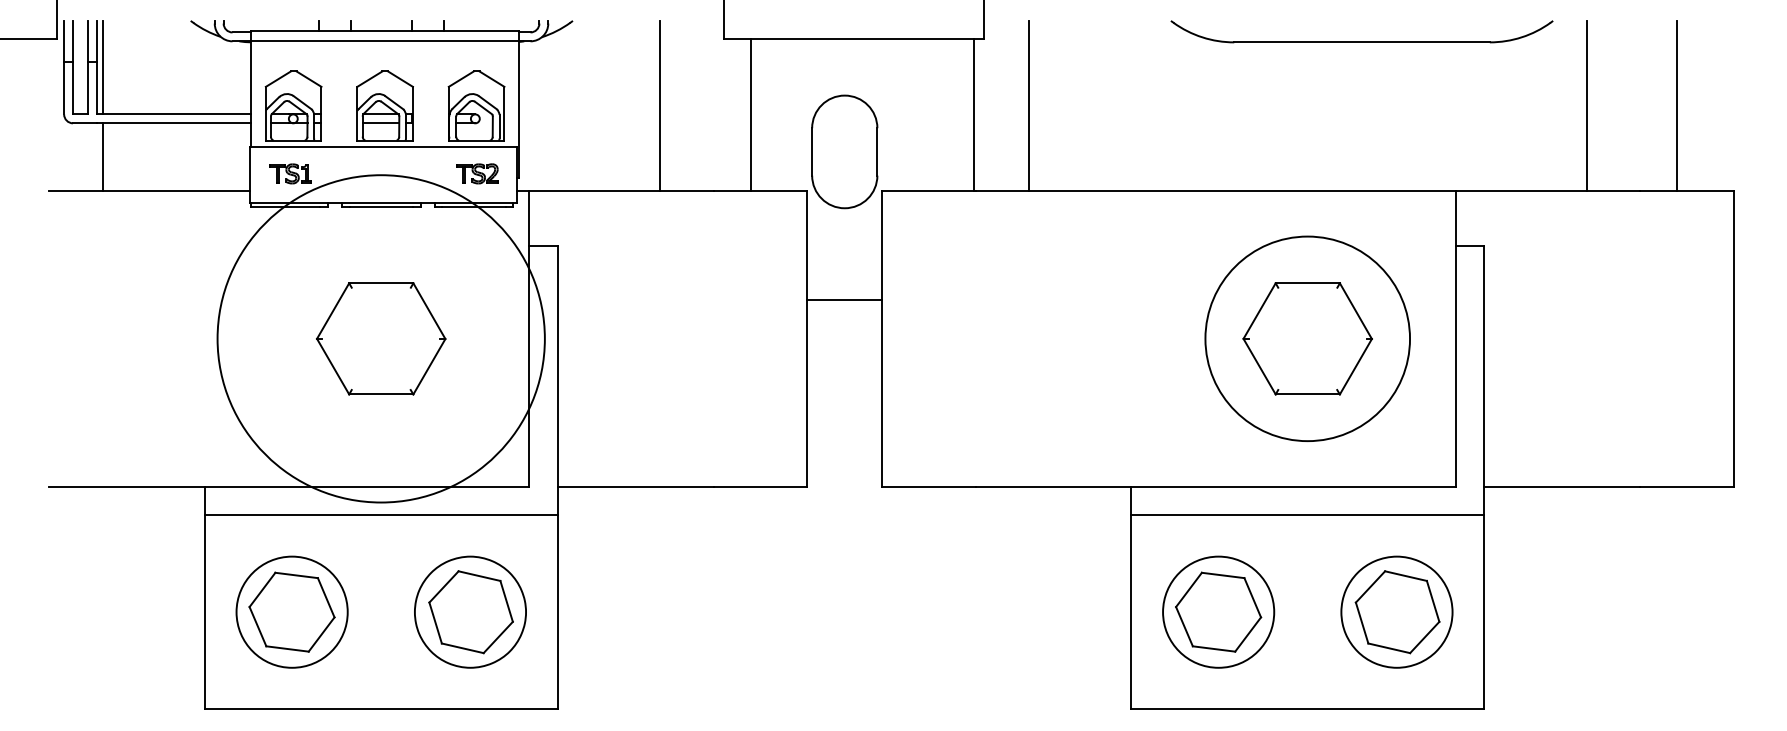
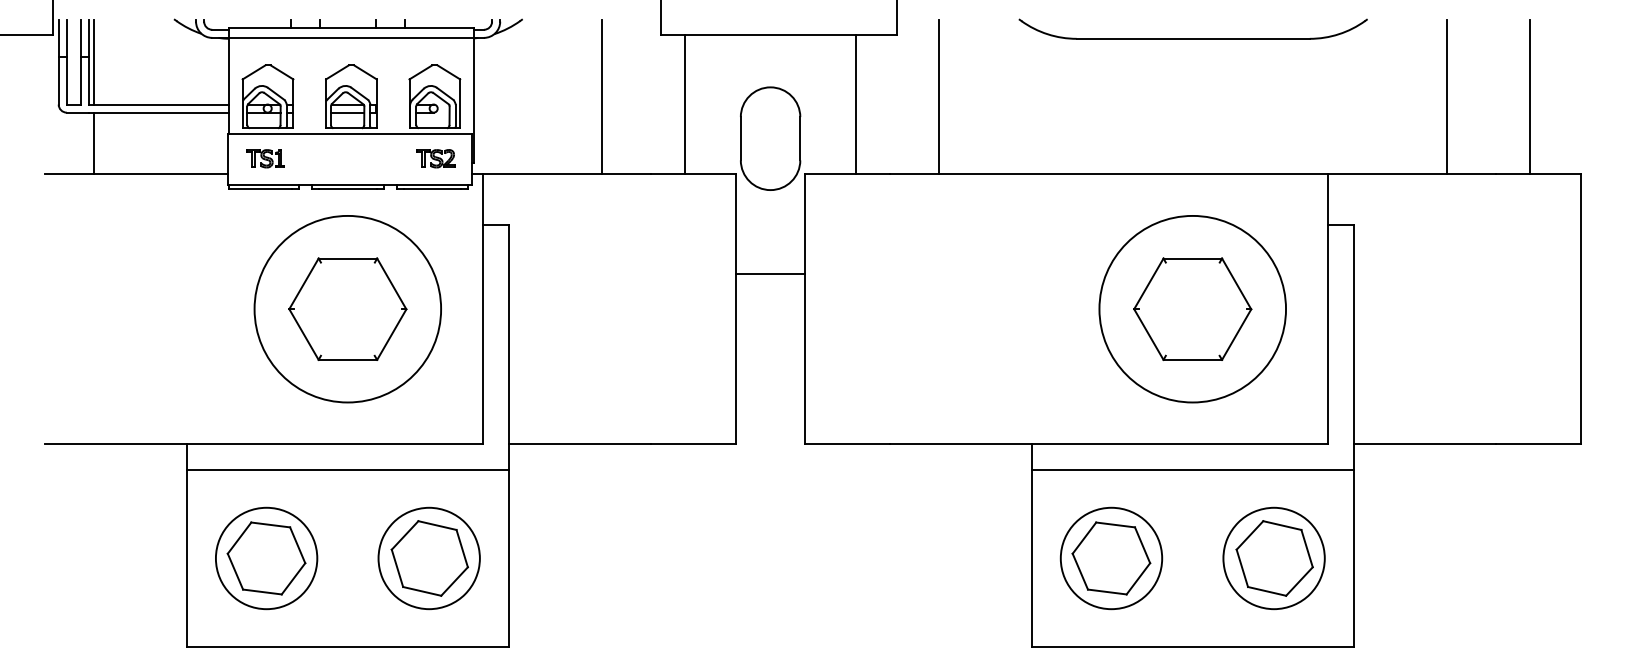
part: (1361, 42) -> (1192, 38), moved
line: (974, 114) -> (856, 104), moved
circle: (380, 338) -> (347, 308), size x0.62

